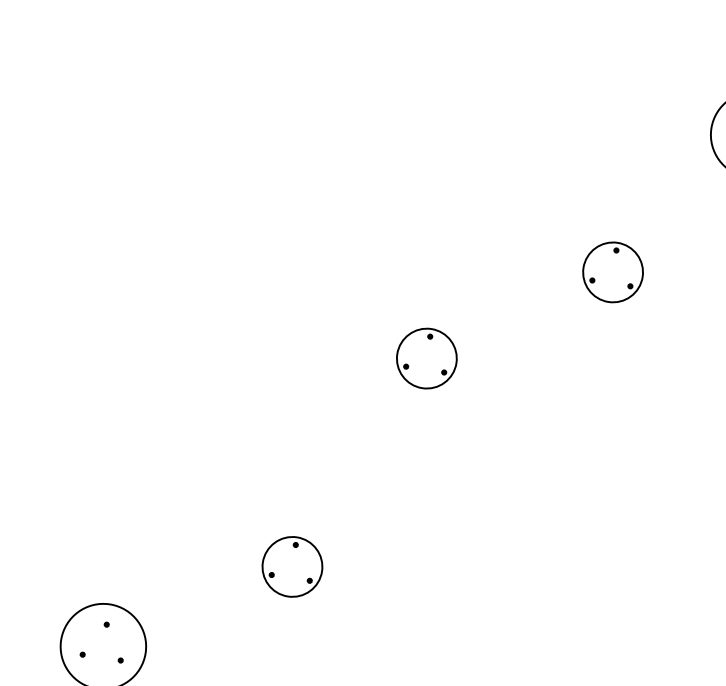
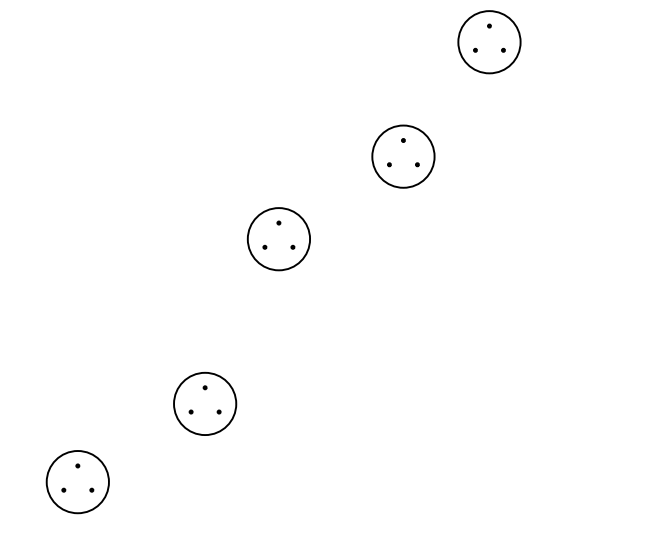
circle: (613, 272) -> (403, 156), size x1.43
circle: (426, 358) -> (278, 239), size x1.43
circle: (293, 566) -> (205, 403), size x1.43

